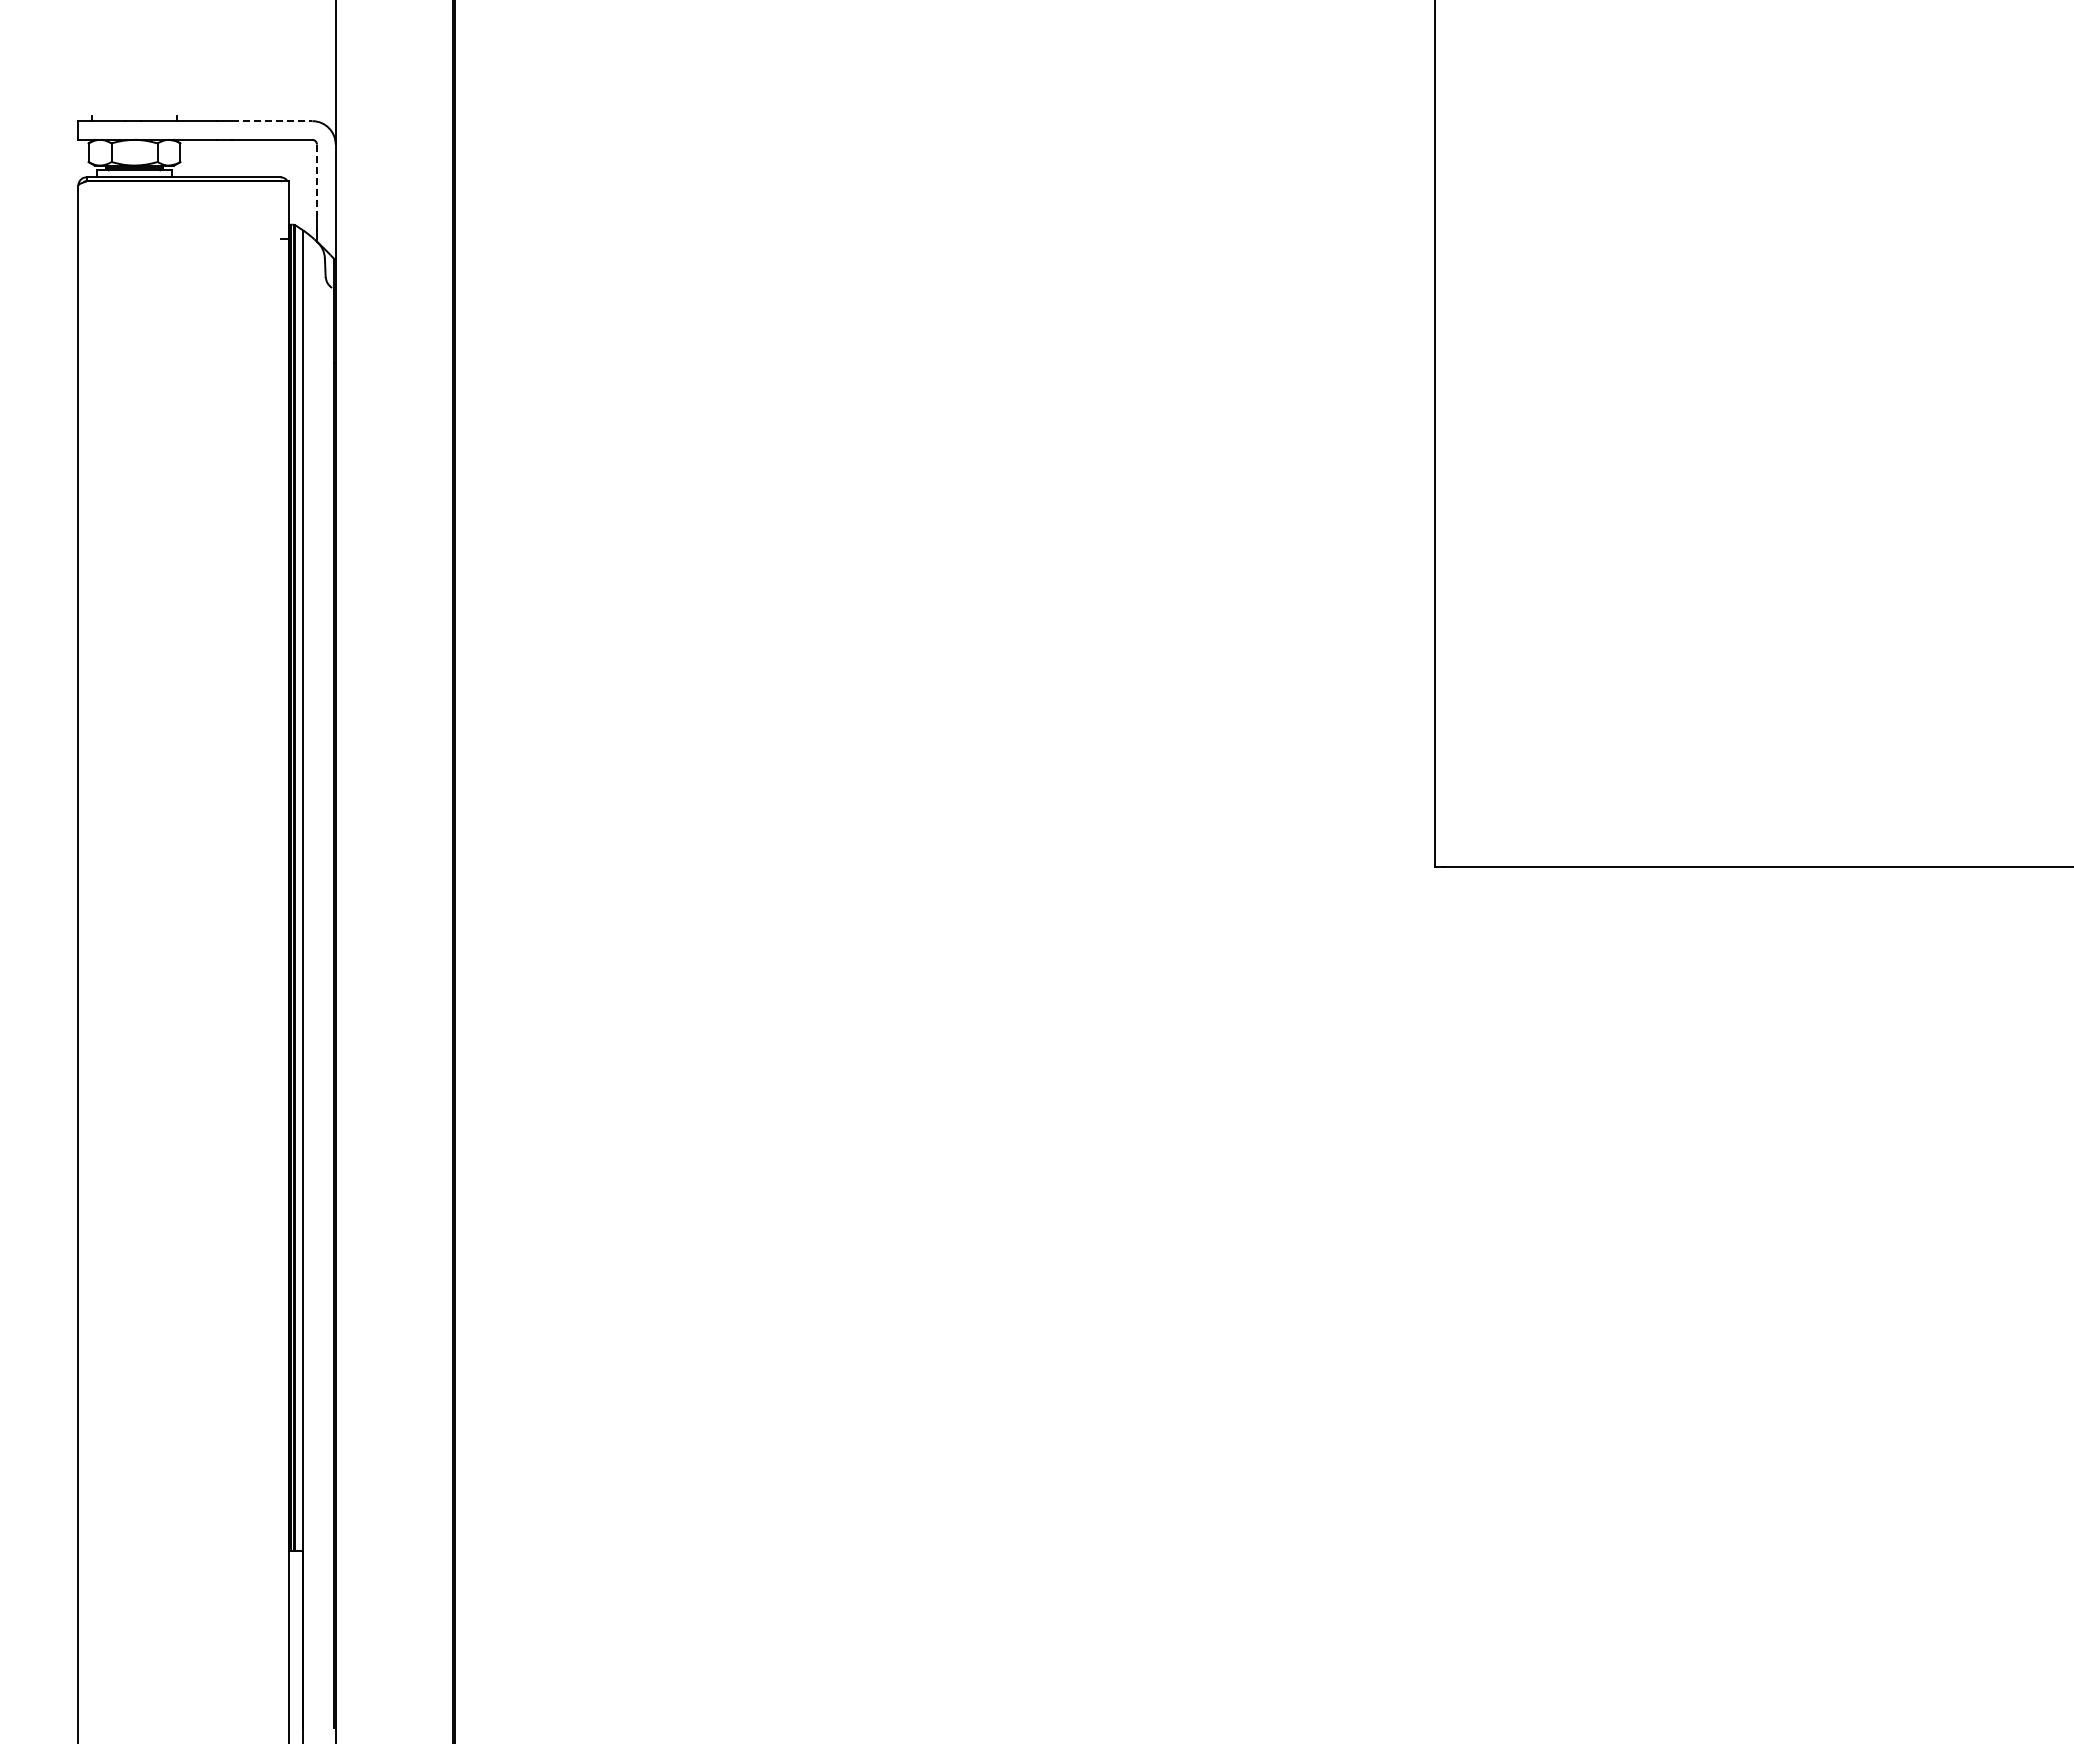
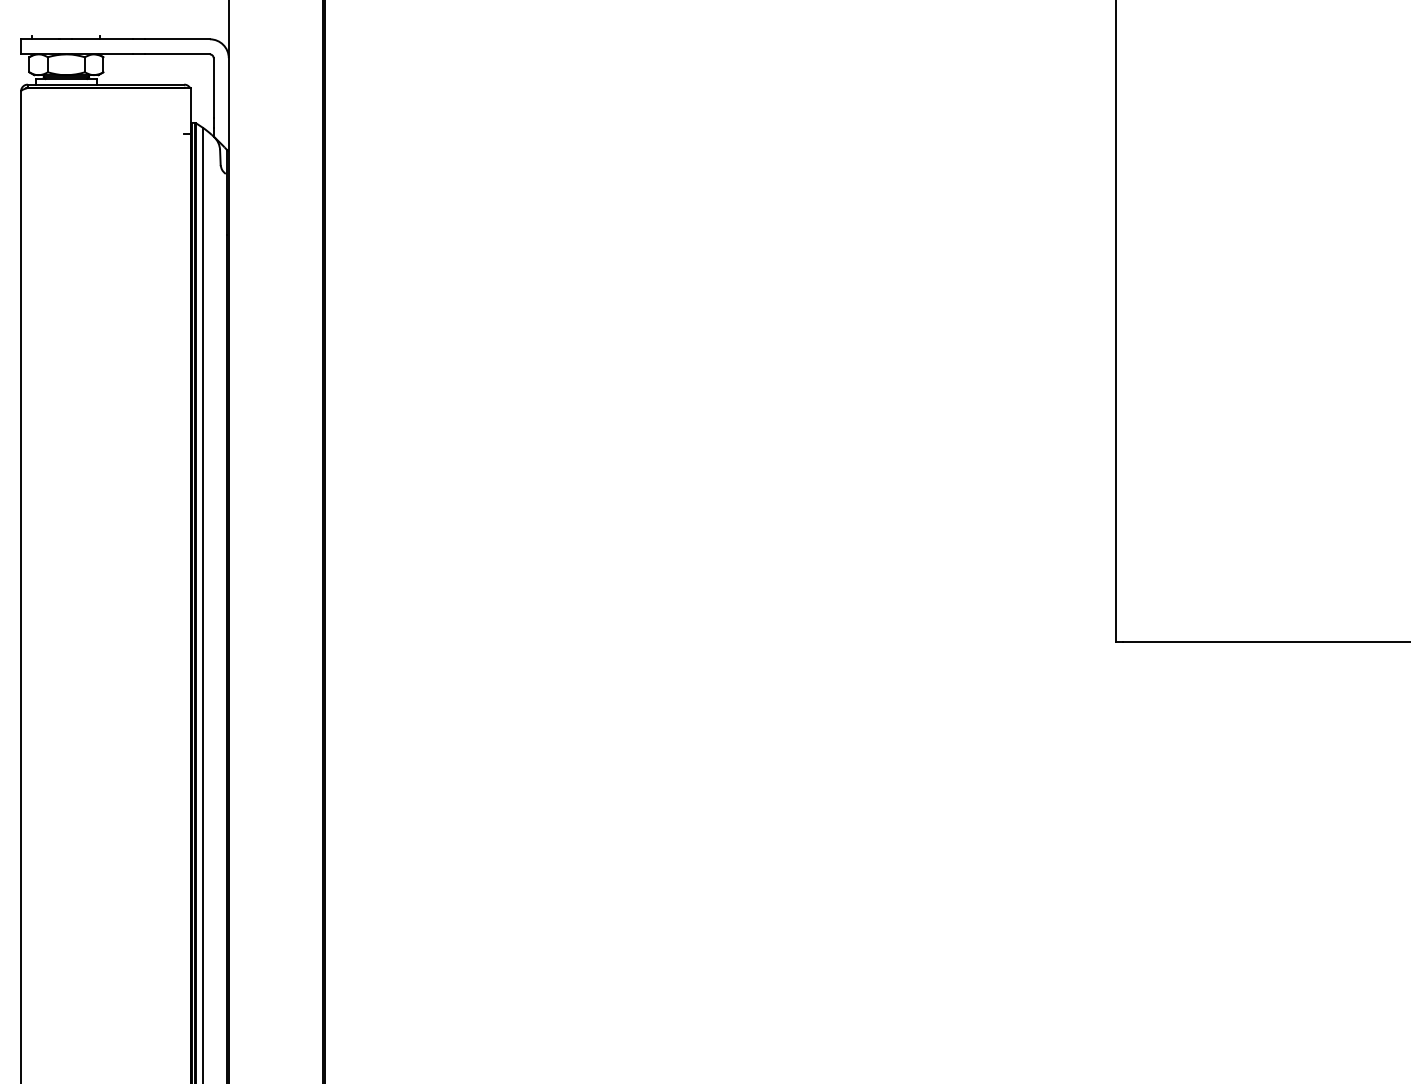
line: (272, 121) -> (177, 39), dashed -> solid
line: (317, 182) -> (214, 88), dashed -> solid

